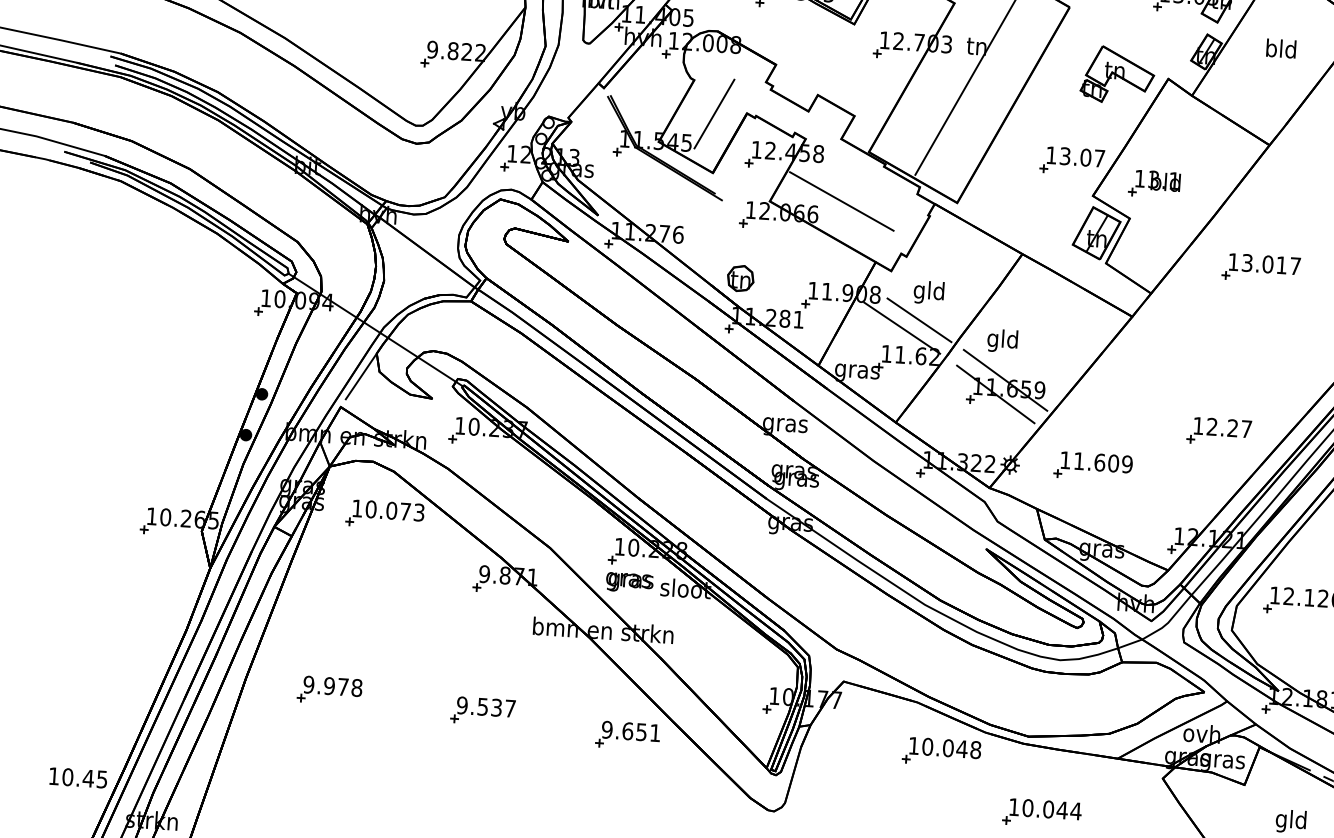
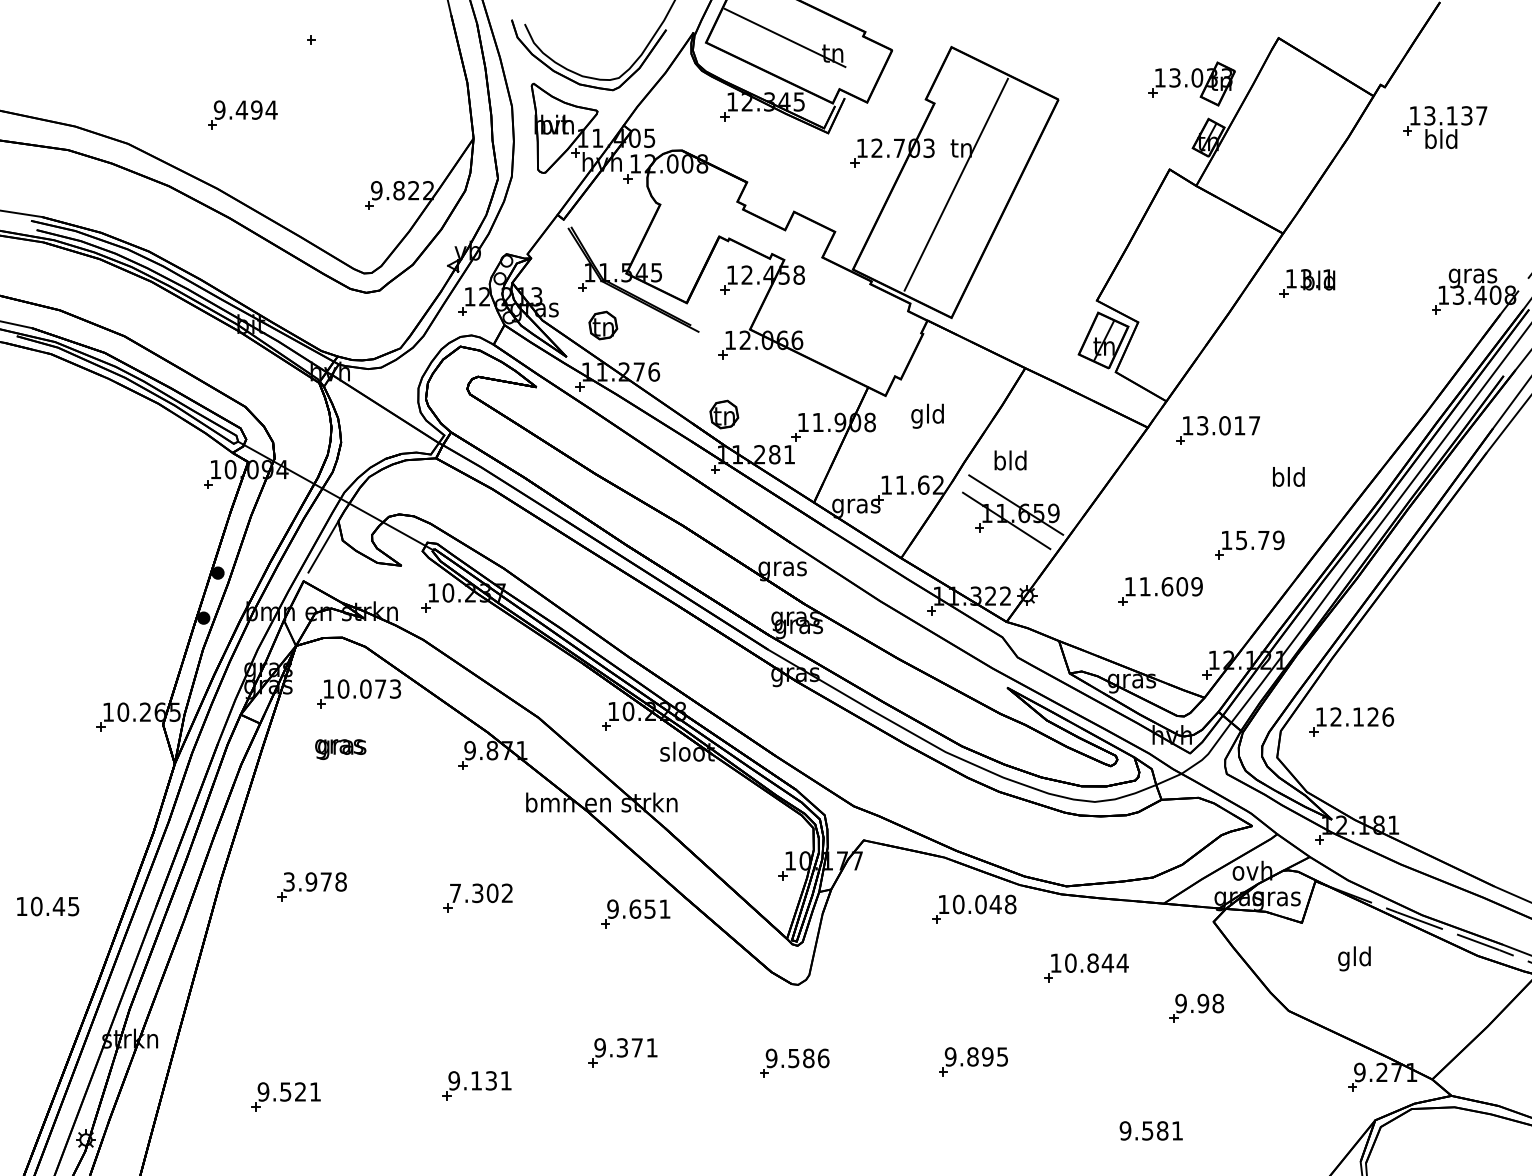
text: (1281, 48) -> (1288, 476), moved
part: (1118, 74) -> (1115, 168), removed
line: (714, 113) -> (684, 239), removed
part: (1071, 160) -> (1071, 264), removed
part: (1154, 184) -> (1307, 283), moved
part: (634, 188) -> (603, 325), added
line: (841, 201) -> (827, 324), removed
part: (1260, 268) -> (1217, 430), moved
line: (919, 320) -> (919, 446), removed
line: (901, 328) -> (900, 456), removed
text: (992, 339) -> (999, 462), gld -> bld
text: (1229, 428) -> (1260, 540), 12.27 -> 15.79
part: (1093, 466) -> (1160, 591), moved
text: (629, 582) -> (340, 749), moved
text: (308, 684) -> (288, 881), 9.978 -> 3.978
text: (485, 707) -> (480, 893), 9.537 -> 7.302
text: (78, 777) -> (48, 906), moved
text: (1048, 808) -> (1092, 962), 10.044 -> 10.844

